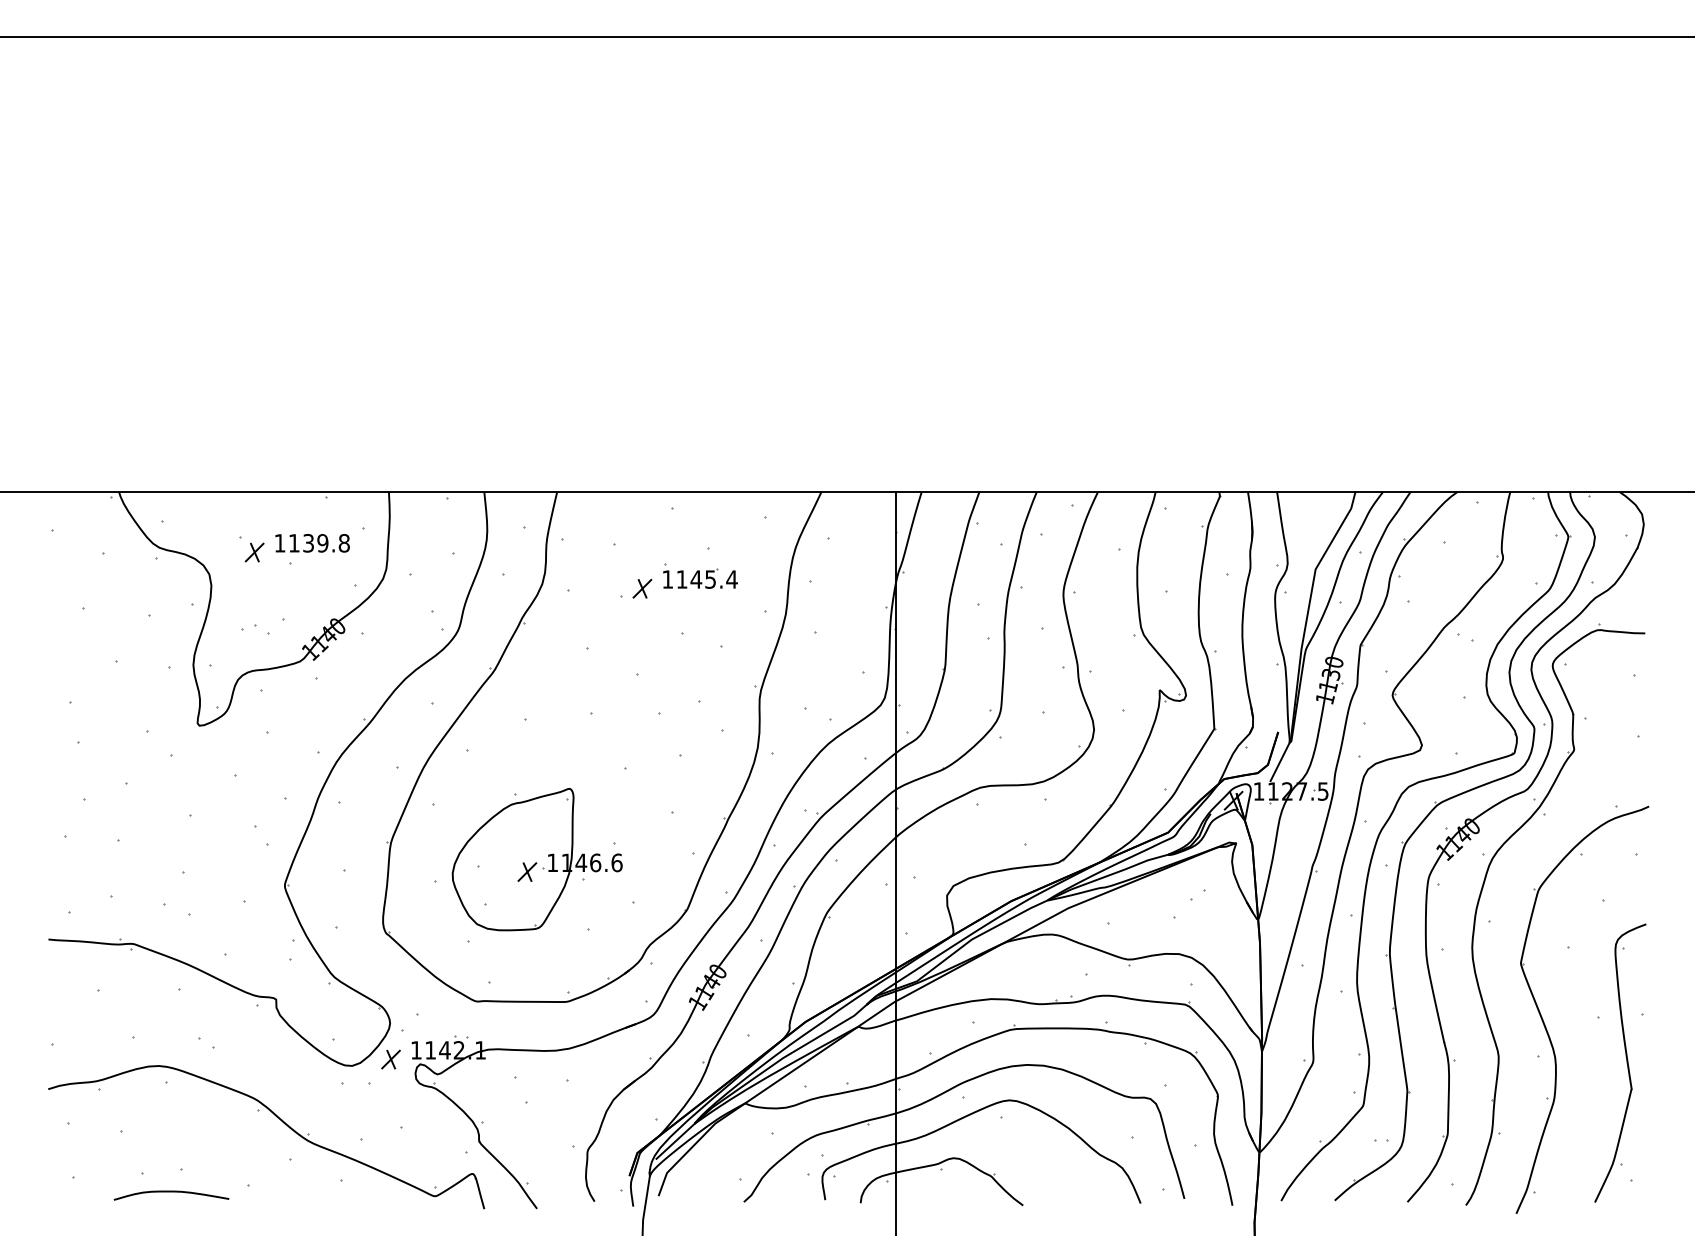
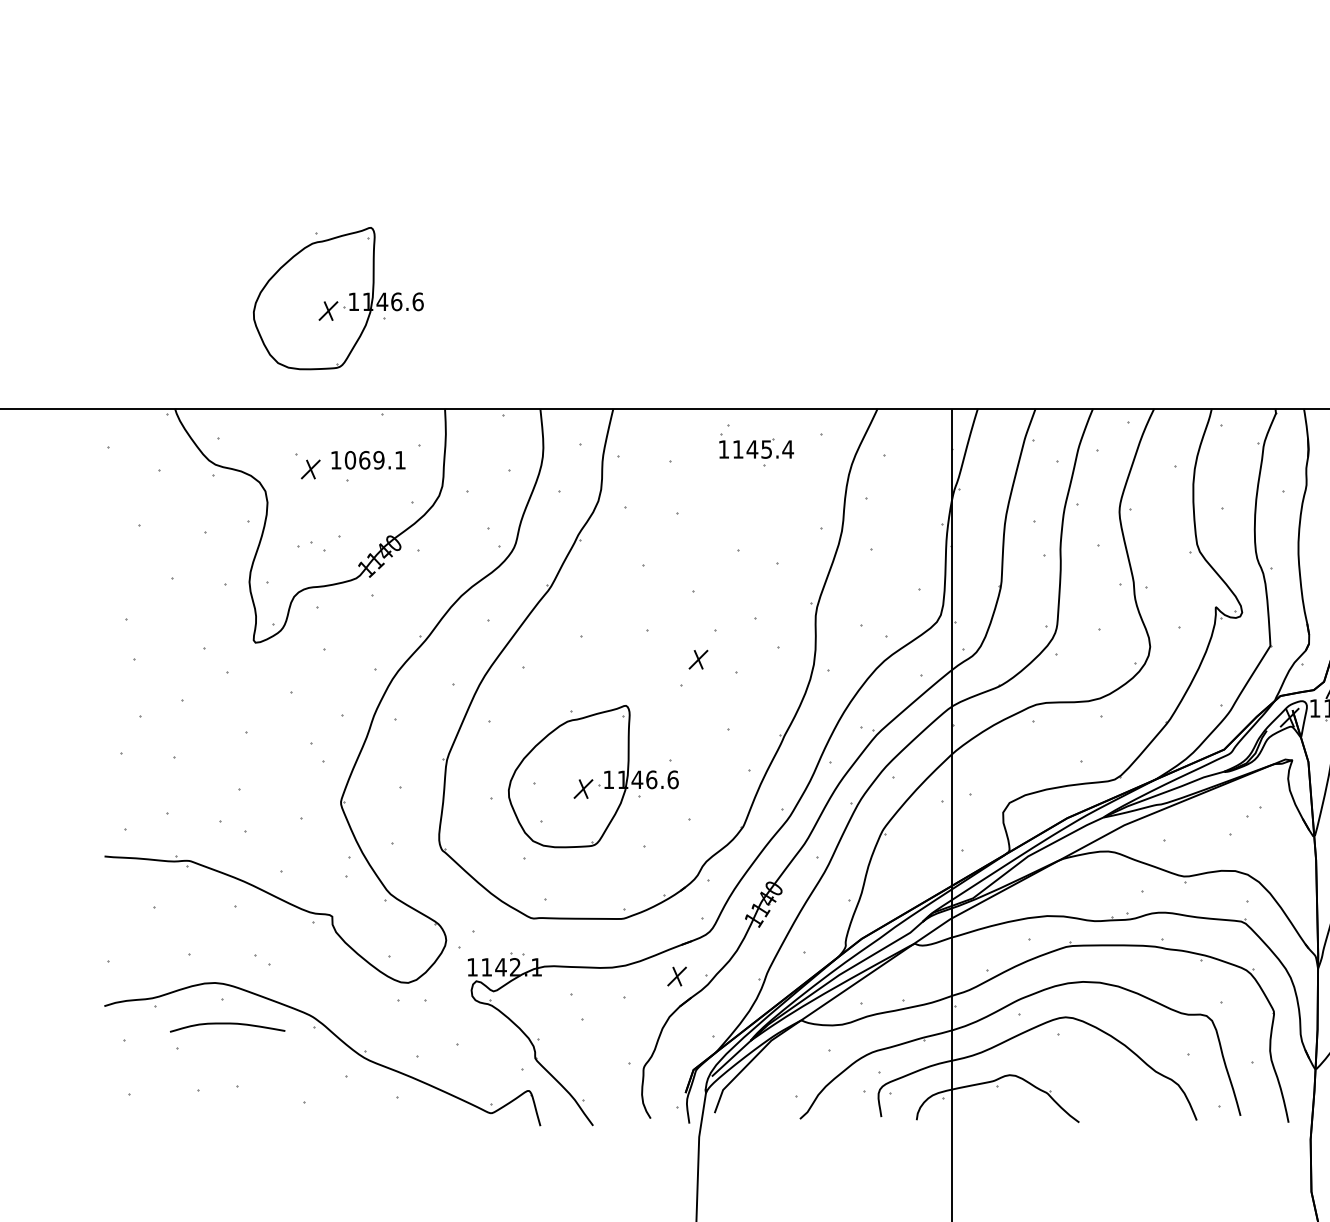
part: (281, 381) -> (337, 298), added
text: (318, 543) -> (374, 460), 1139.8 -> 1069.1
part: (700, 575) -> (756, 445), moved
part: (642, 588) -> (698, 659), moved
part: (390, 1059) -> (676, 976), moved
curve: (171, 1192) -> (227, 1024), moved

